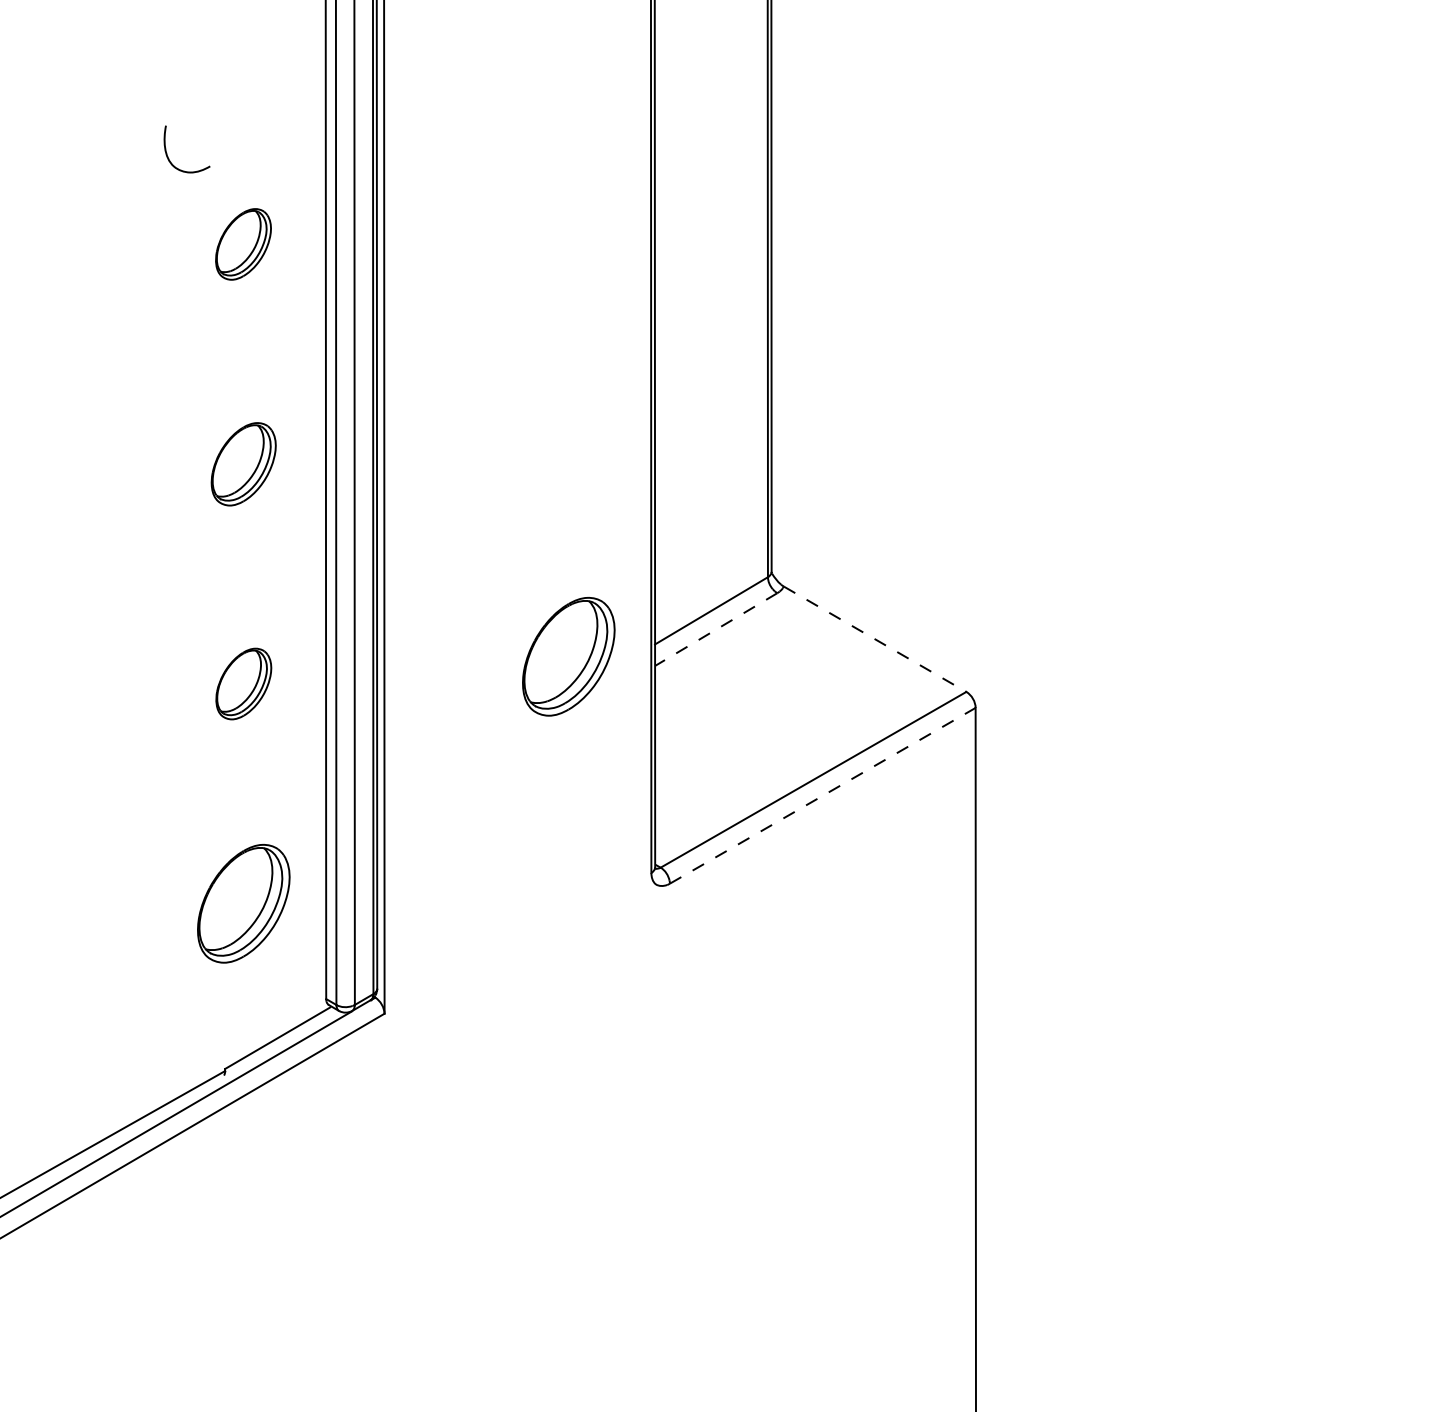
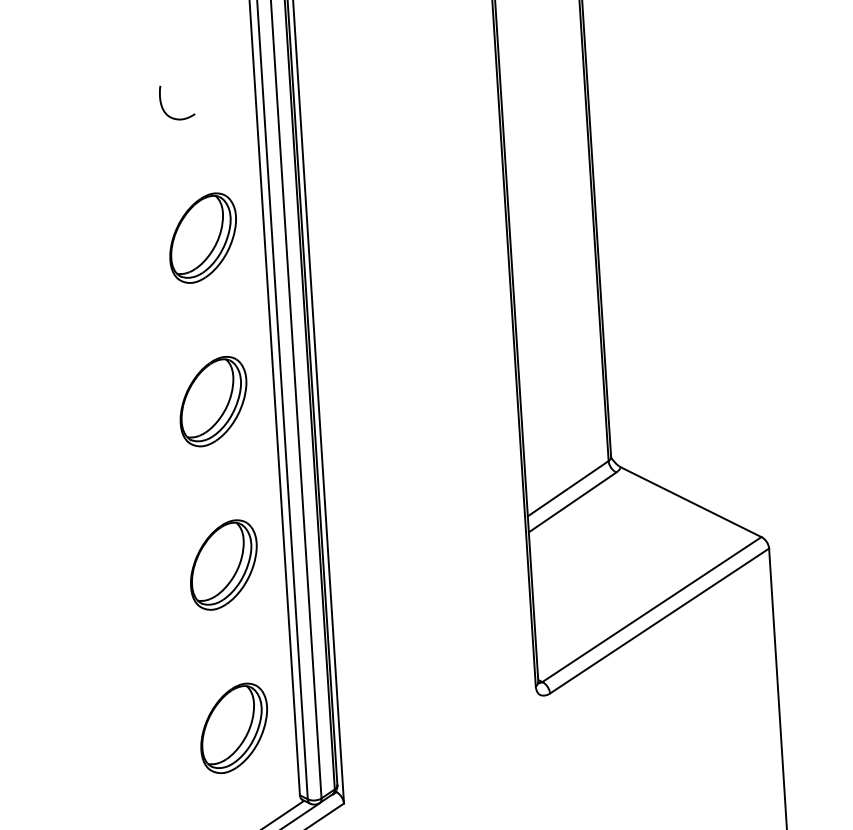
curve: (169, 158) -> (164, 110), moved
part: (243, 244) -> (203, 238), size x1.67
part: (243, 464) -> (213, 401), size x1.43
line: (715, 629) -> (572, 502), dashed -> solid
line: (875, 639) -> (691, 502), dashed -> solid
part: (568, 656) -> (464, 529), removed
part: (243, 683) -> (223, 564), size x1.67
line: (823, 795) -> (660, 620), dashed -> solid

